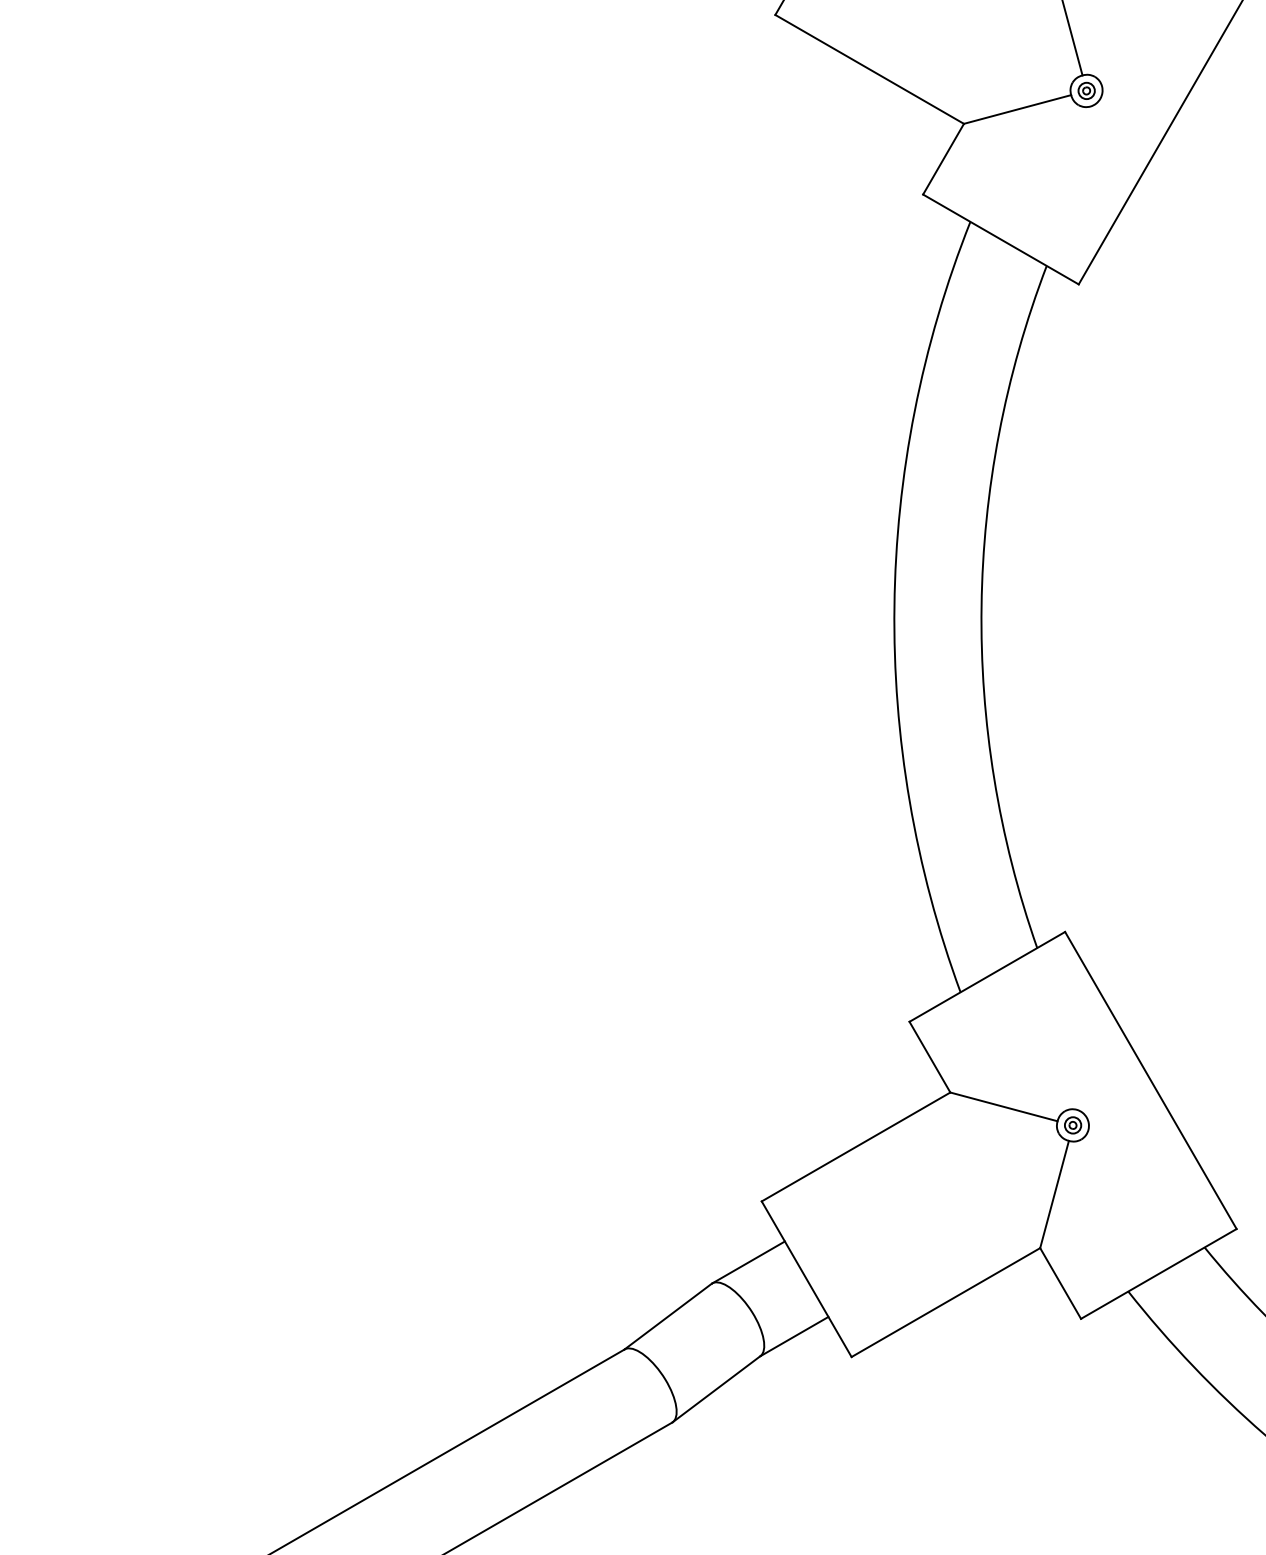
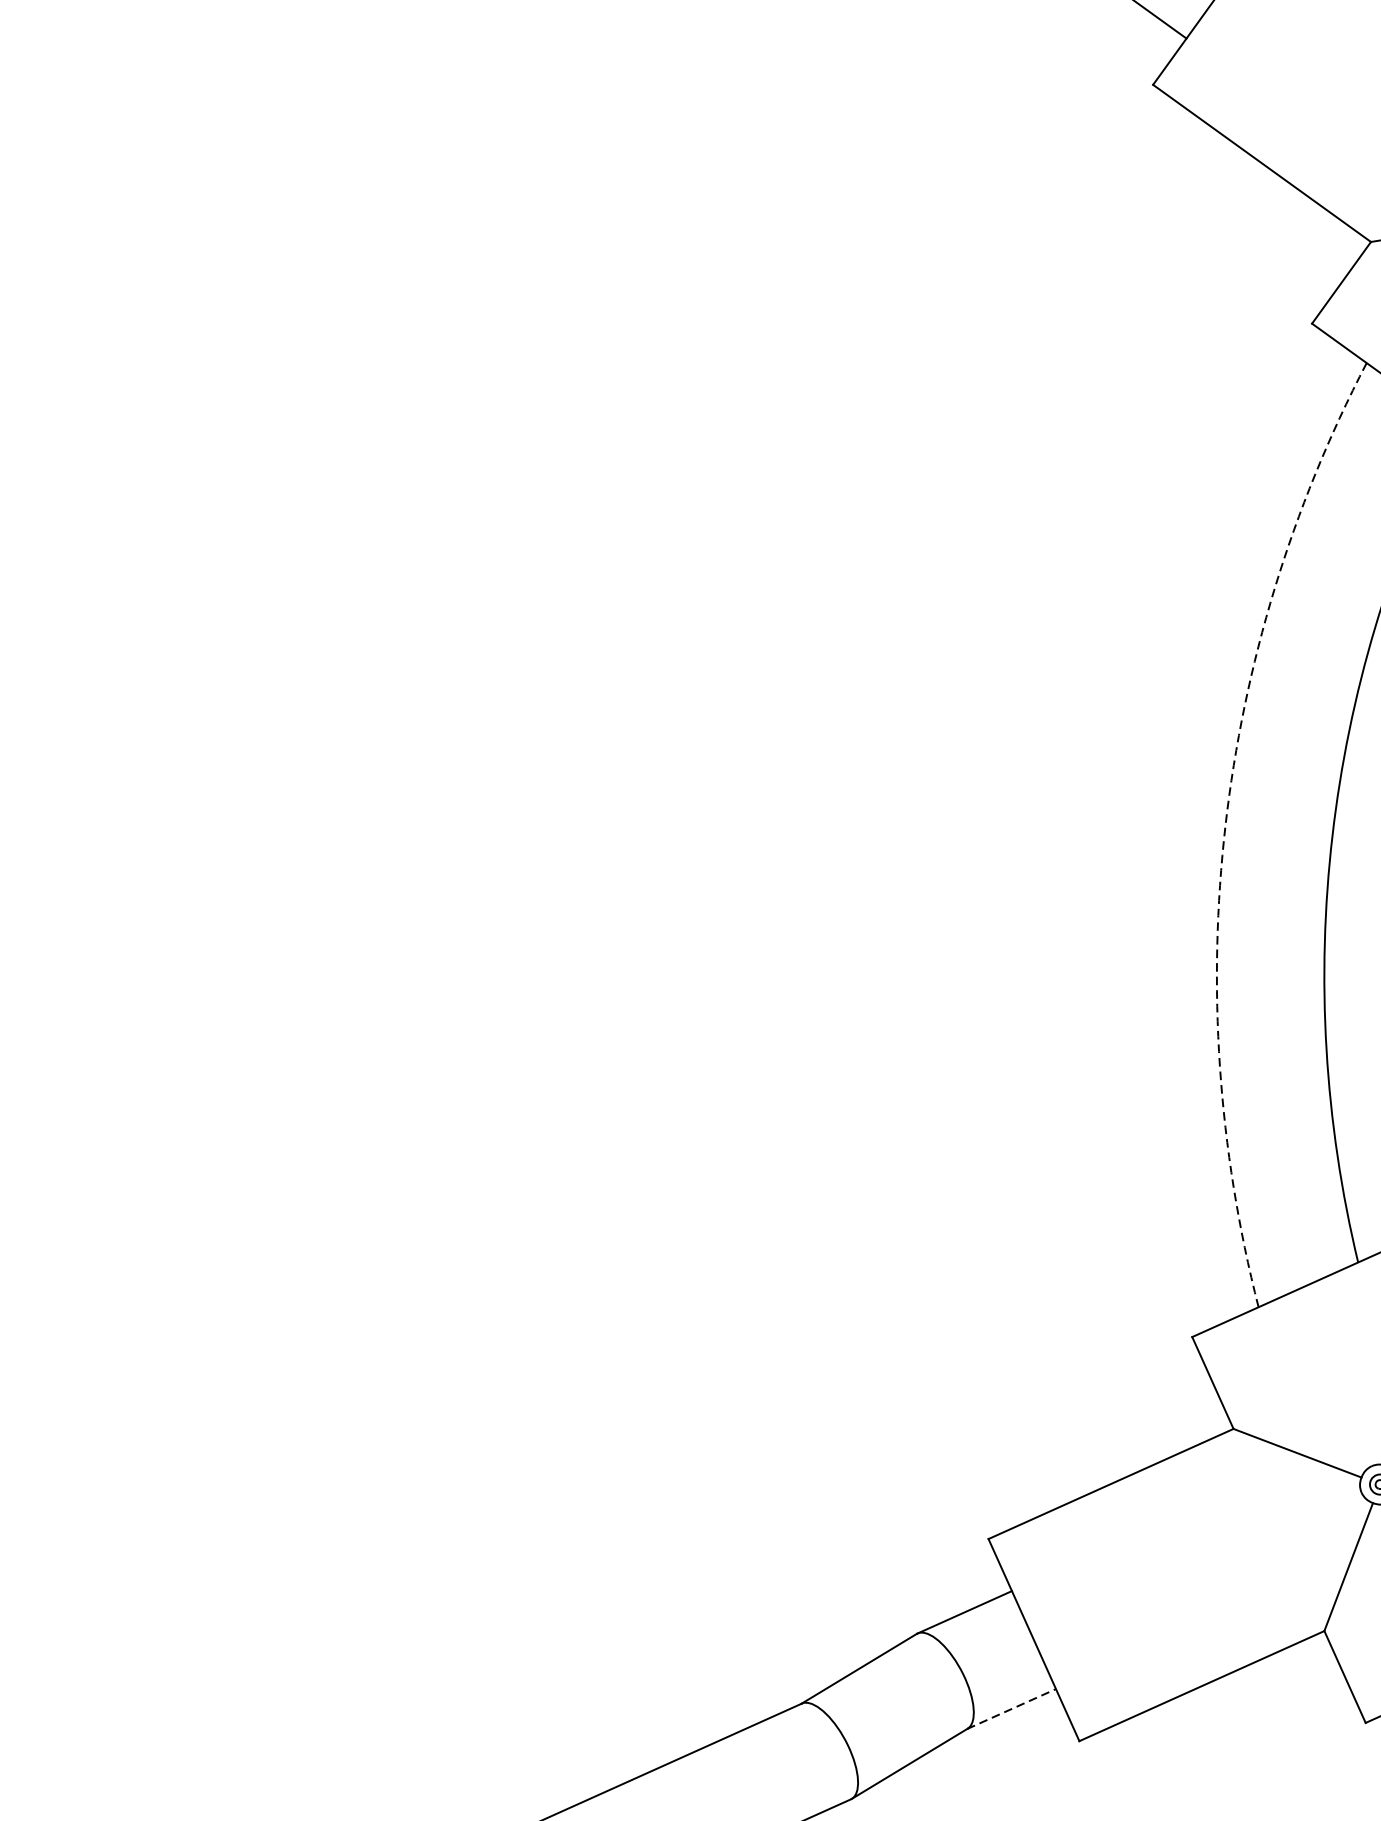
arc: (894, 606) -> (1225, 825), solid -> dashed
line: (794, 1336) -> (1011, 1708), solid -> dashed

